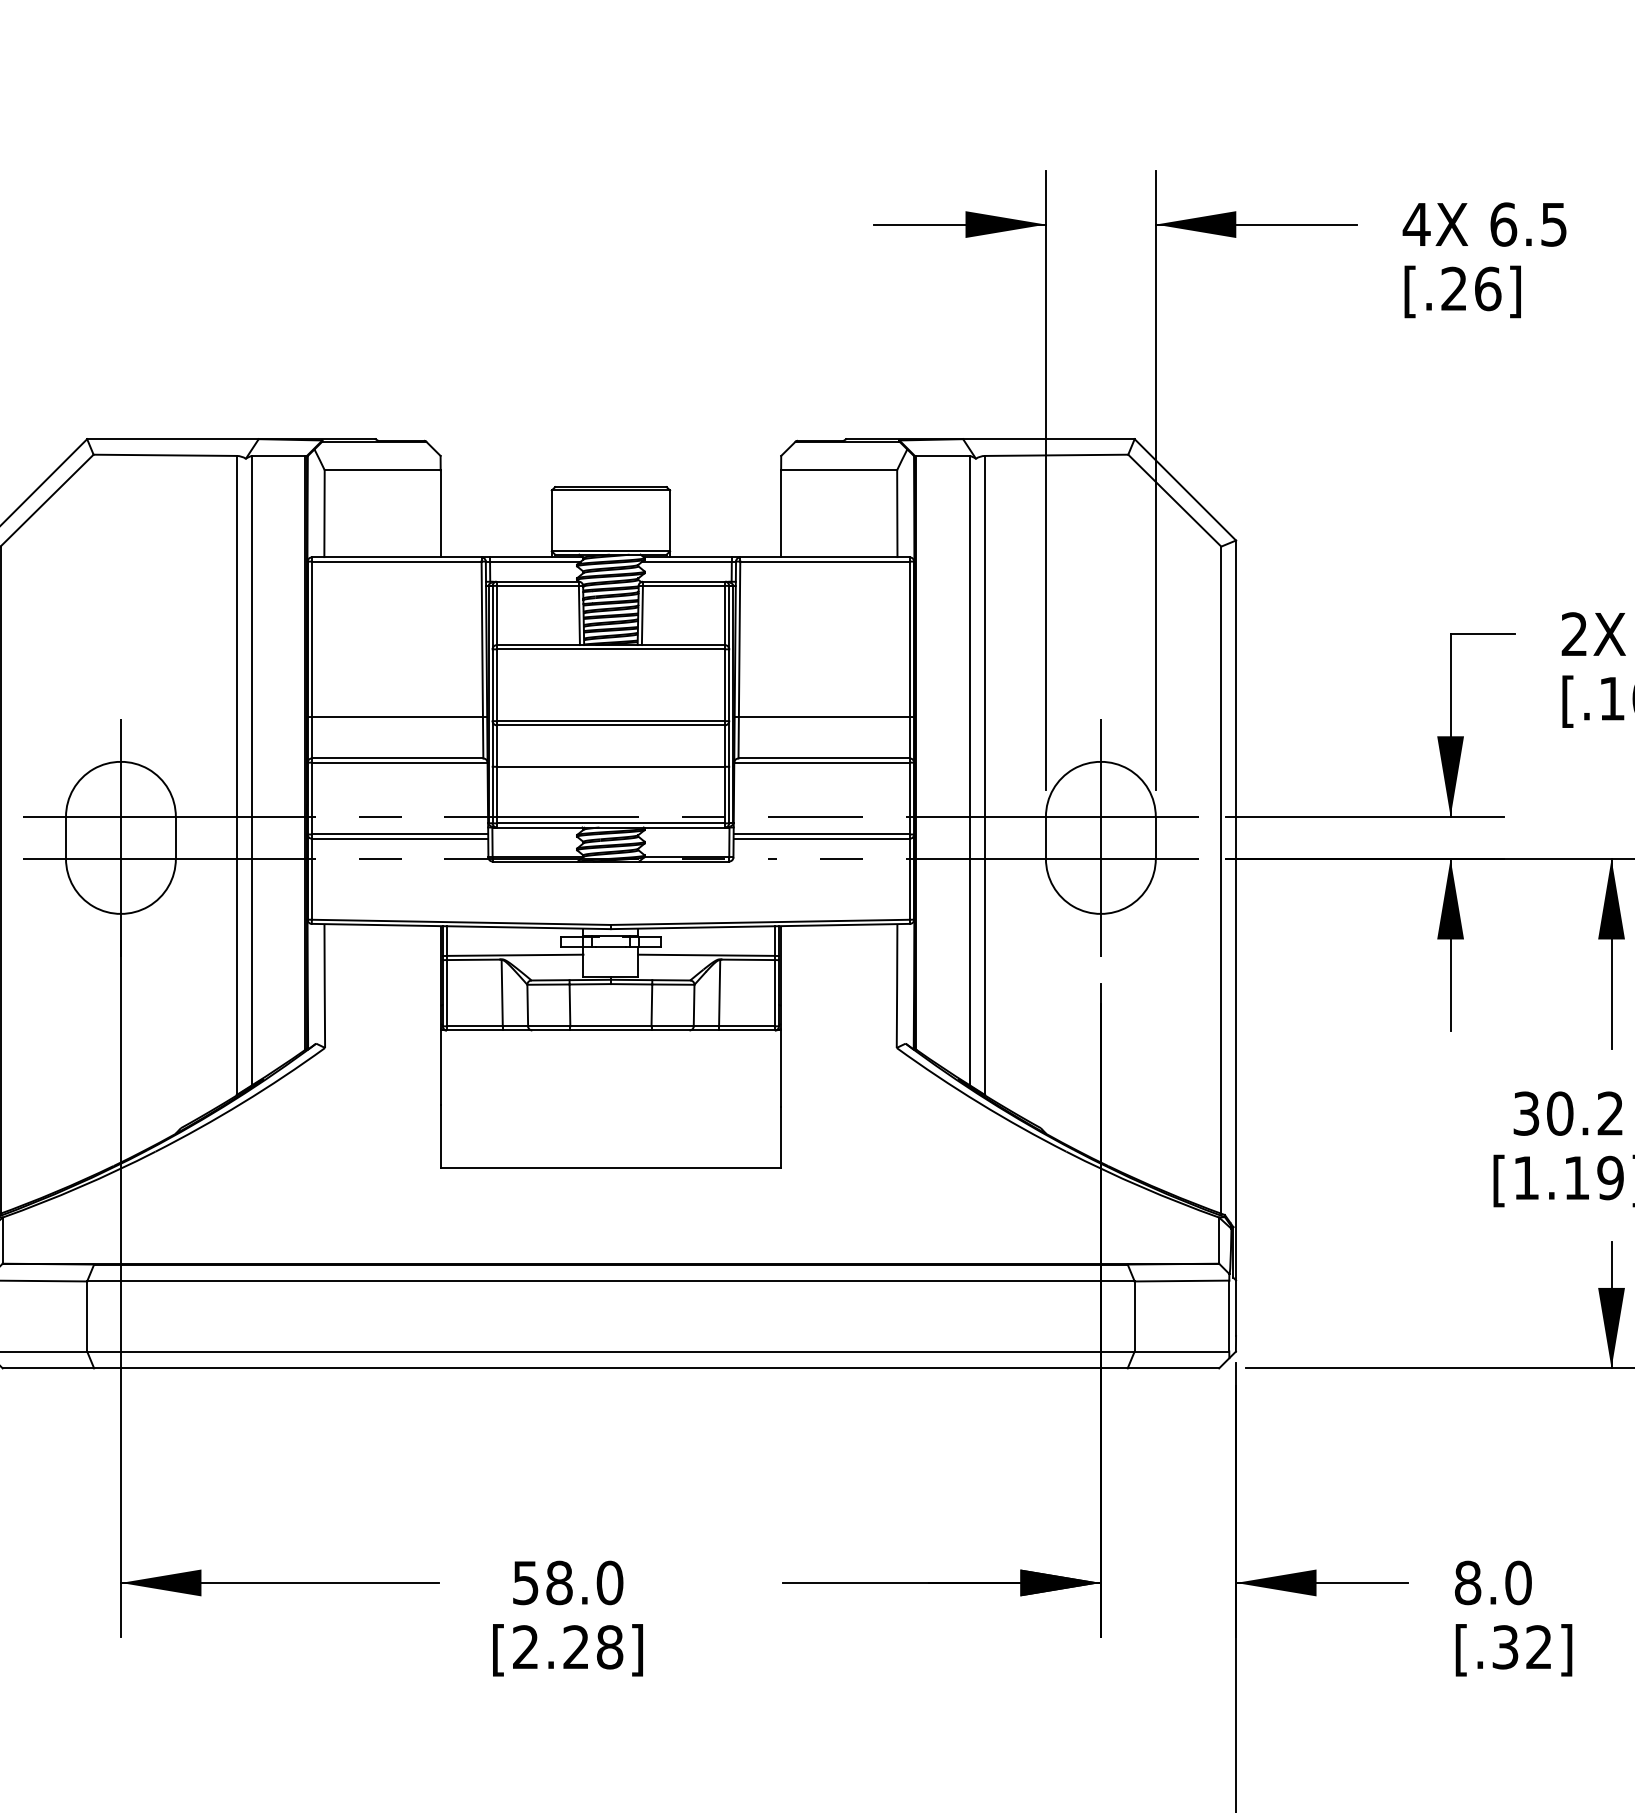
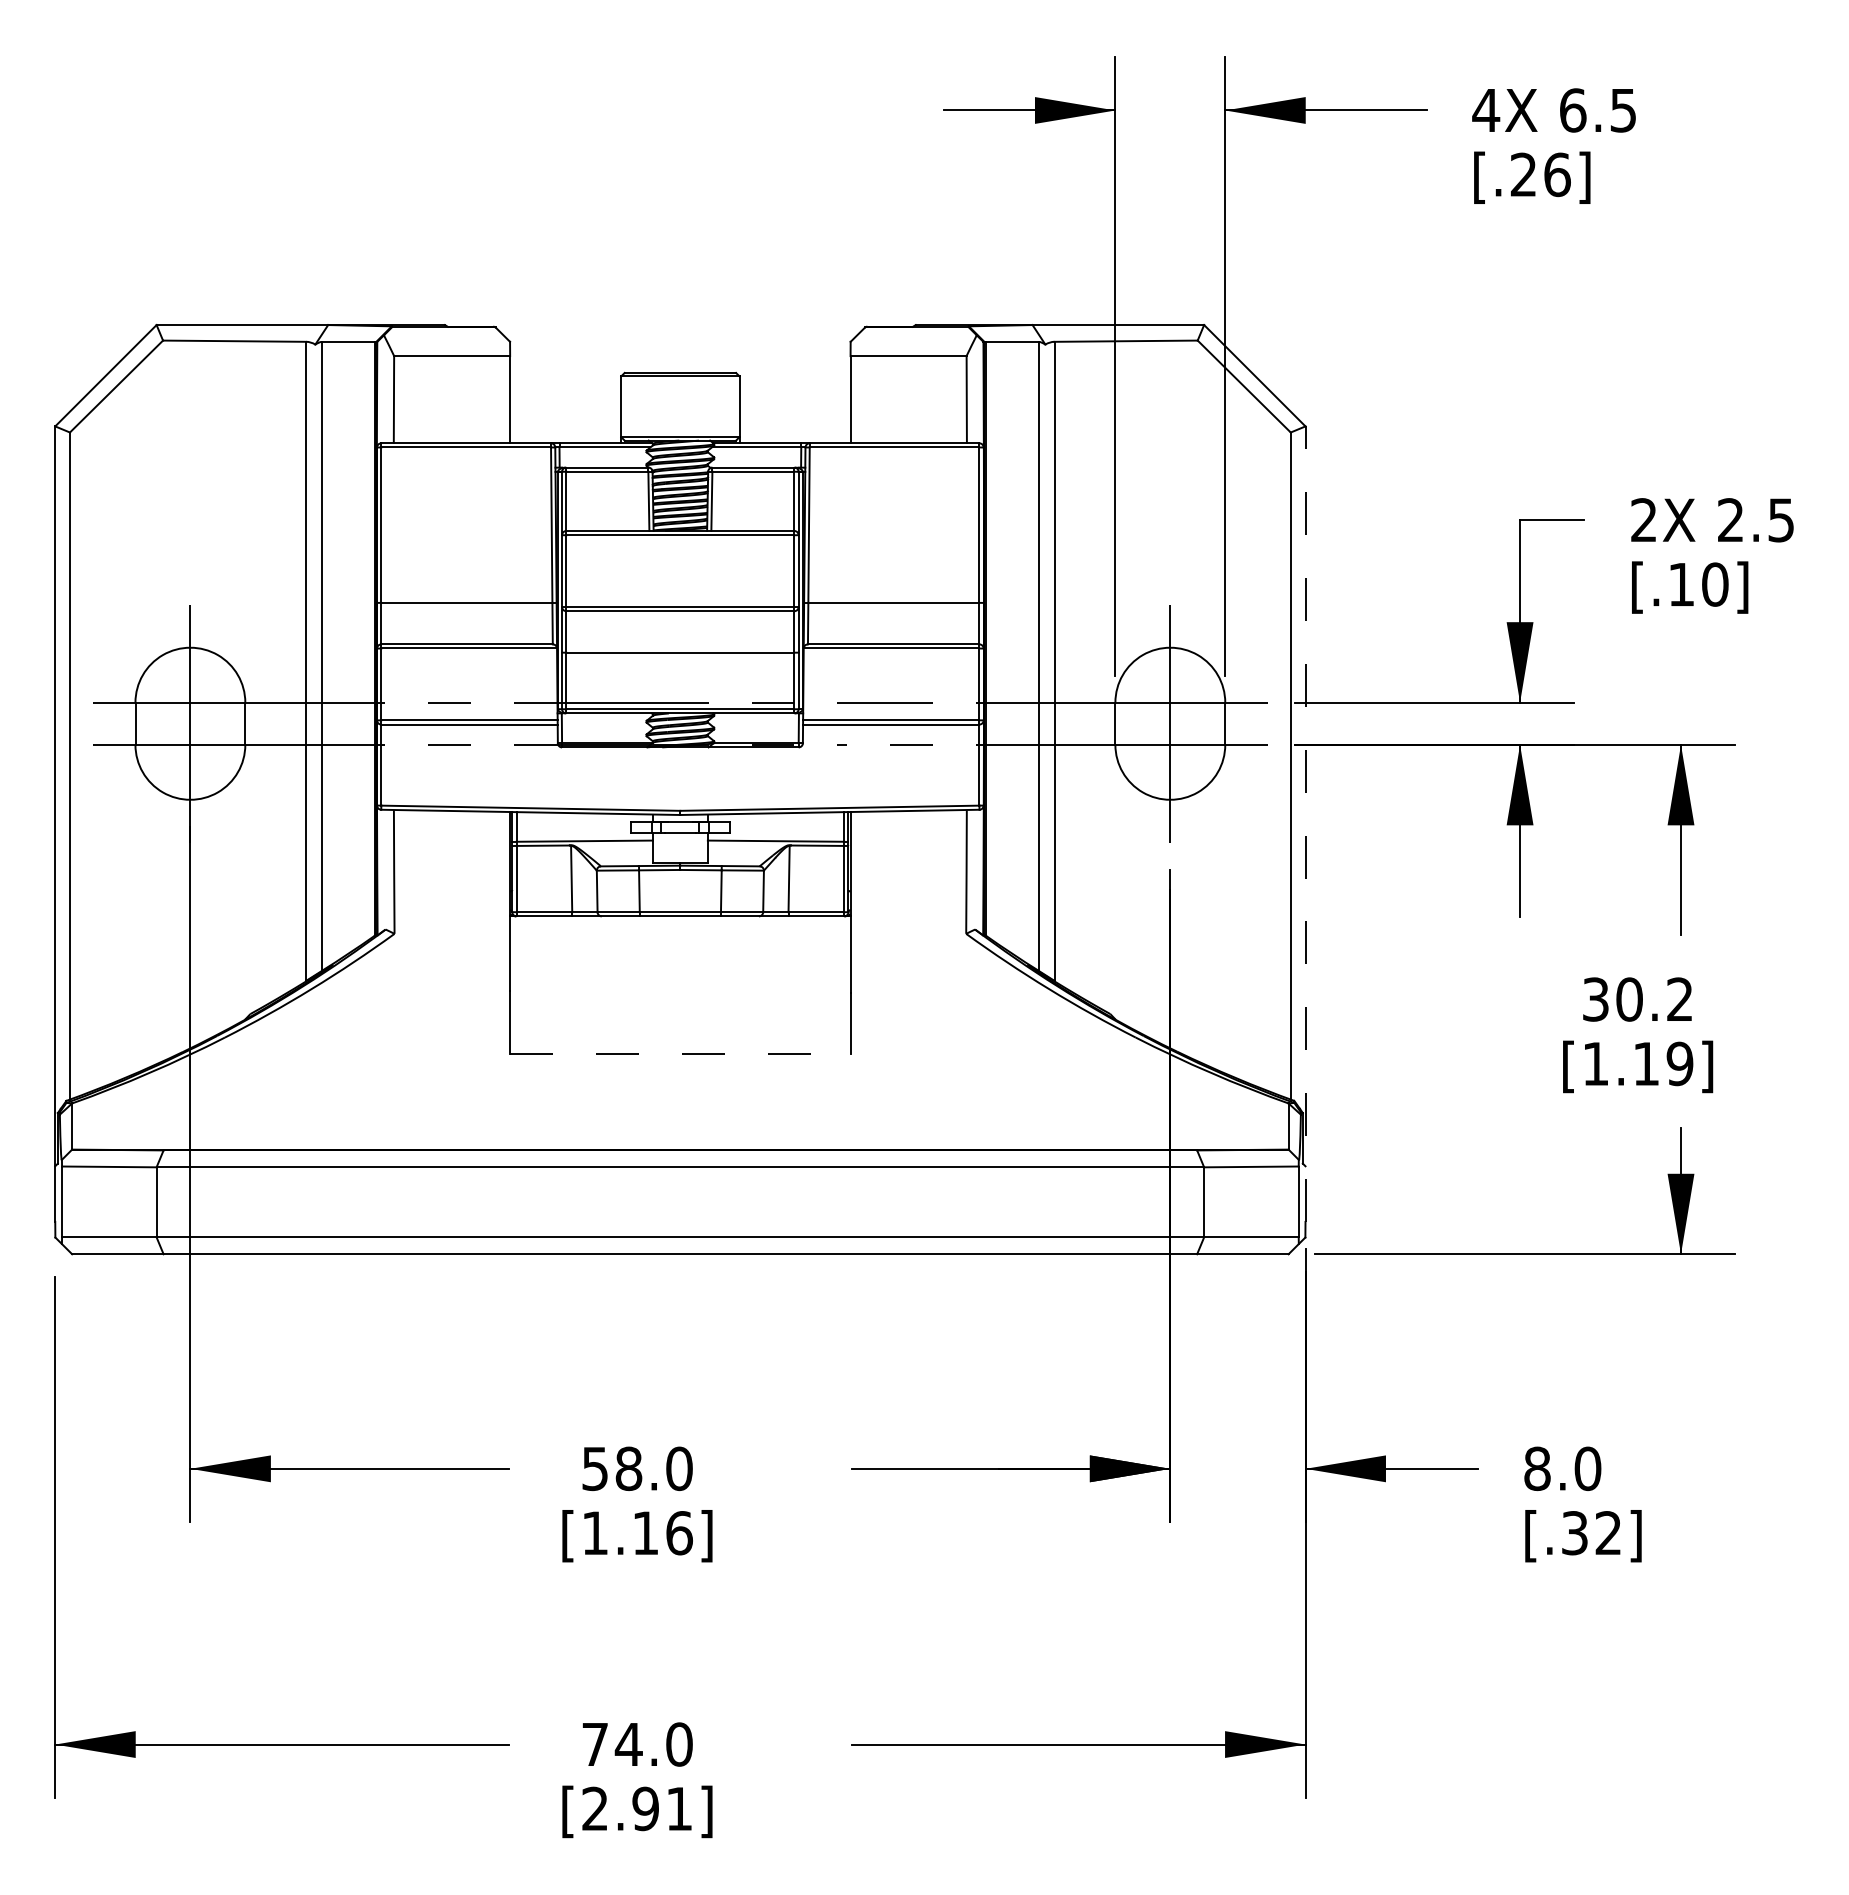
line: (1236, 938) -> (1305, 824), solid -> dashed
line: (611, 1167) -> (680, 1053), solid -> dashed
text: (568, 1647) -> (637, 1533), [2.28] -> [1.16]

